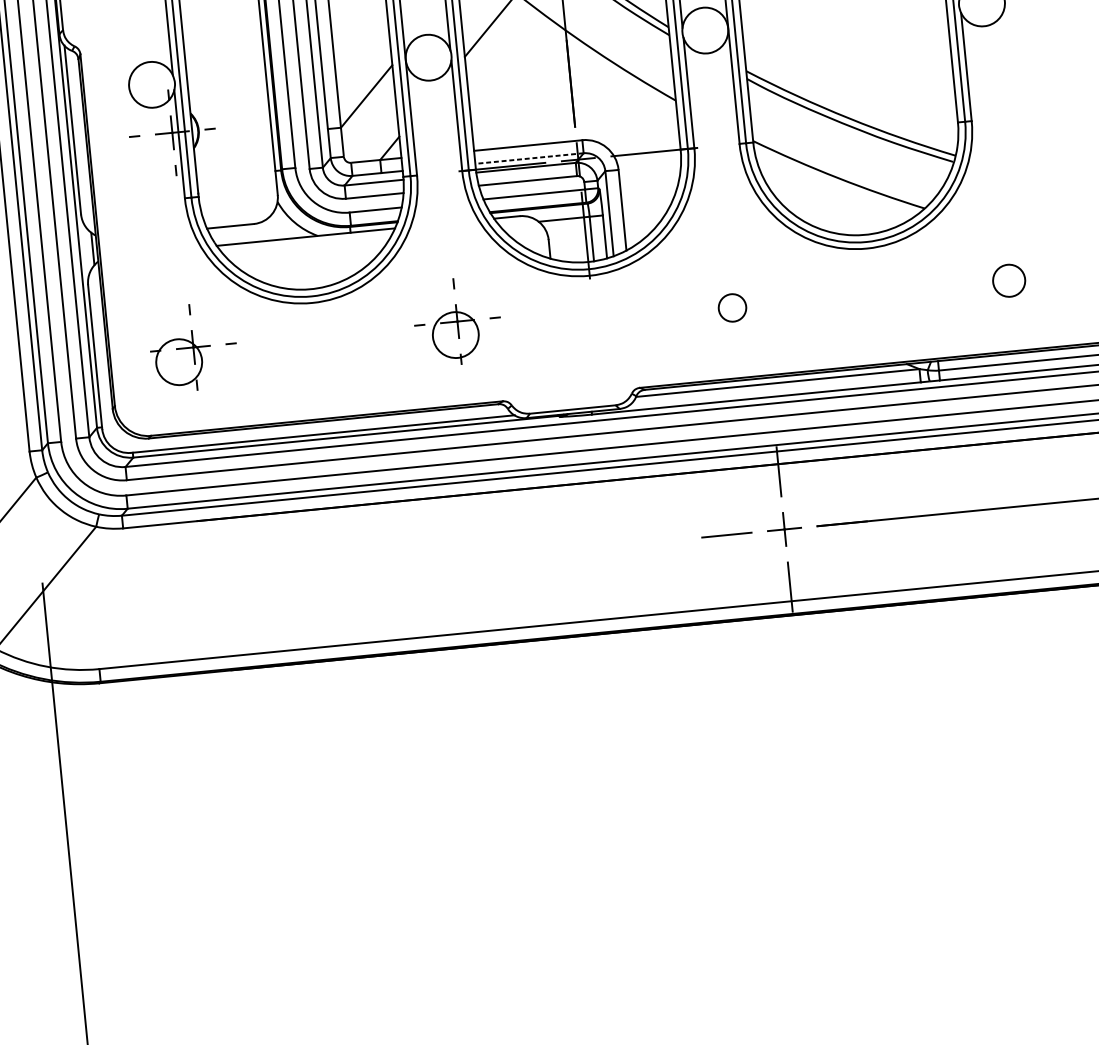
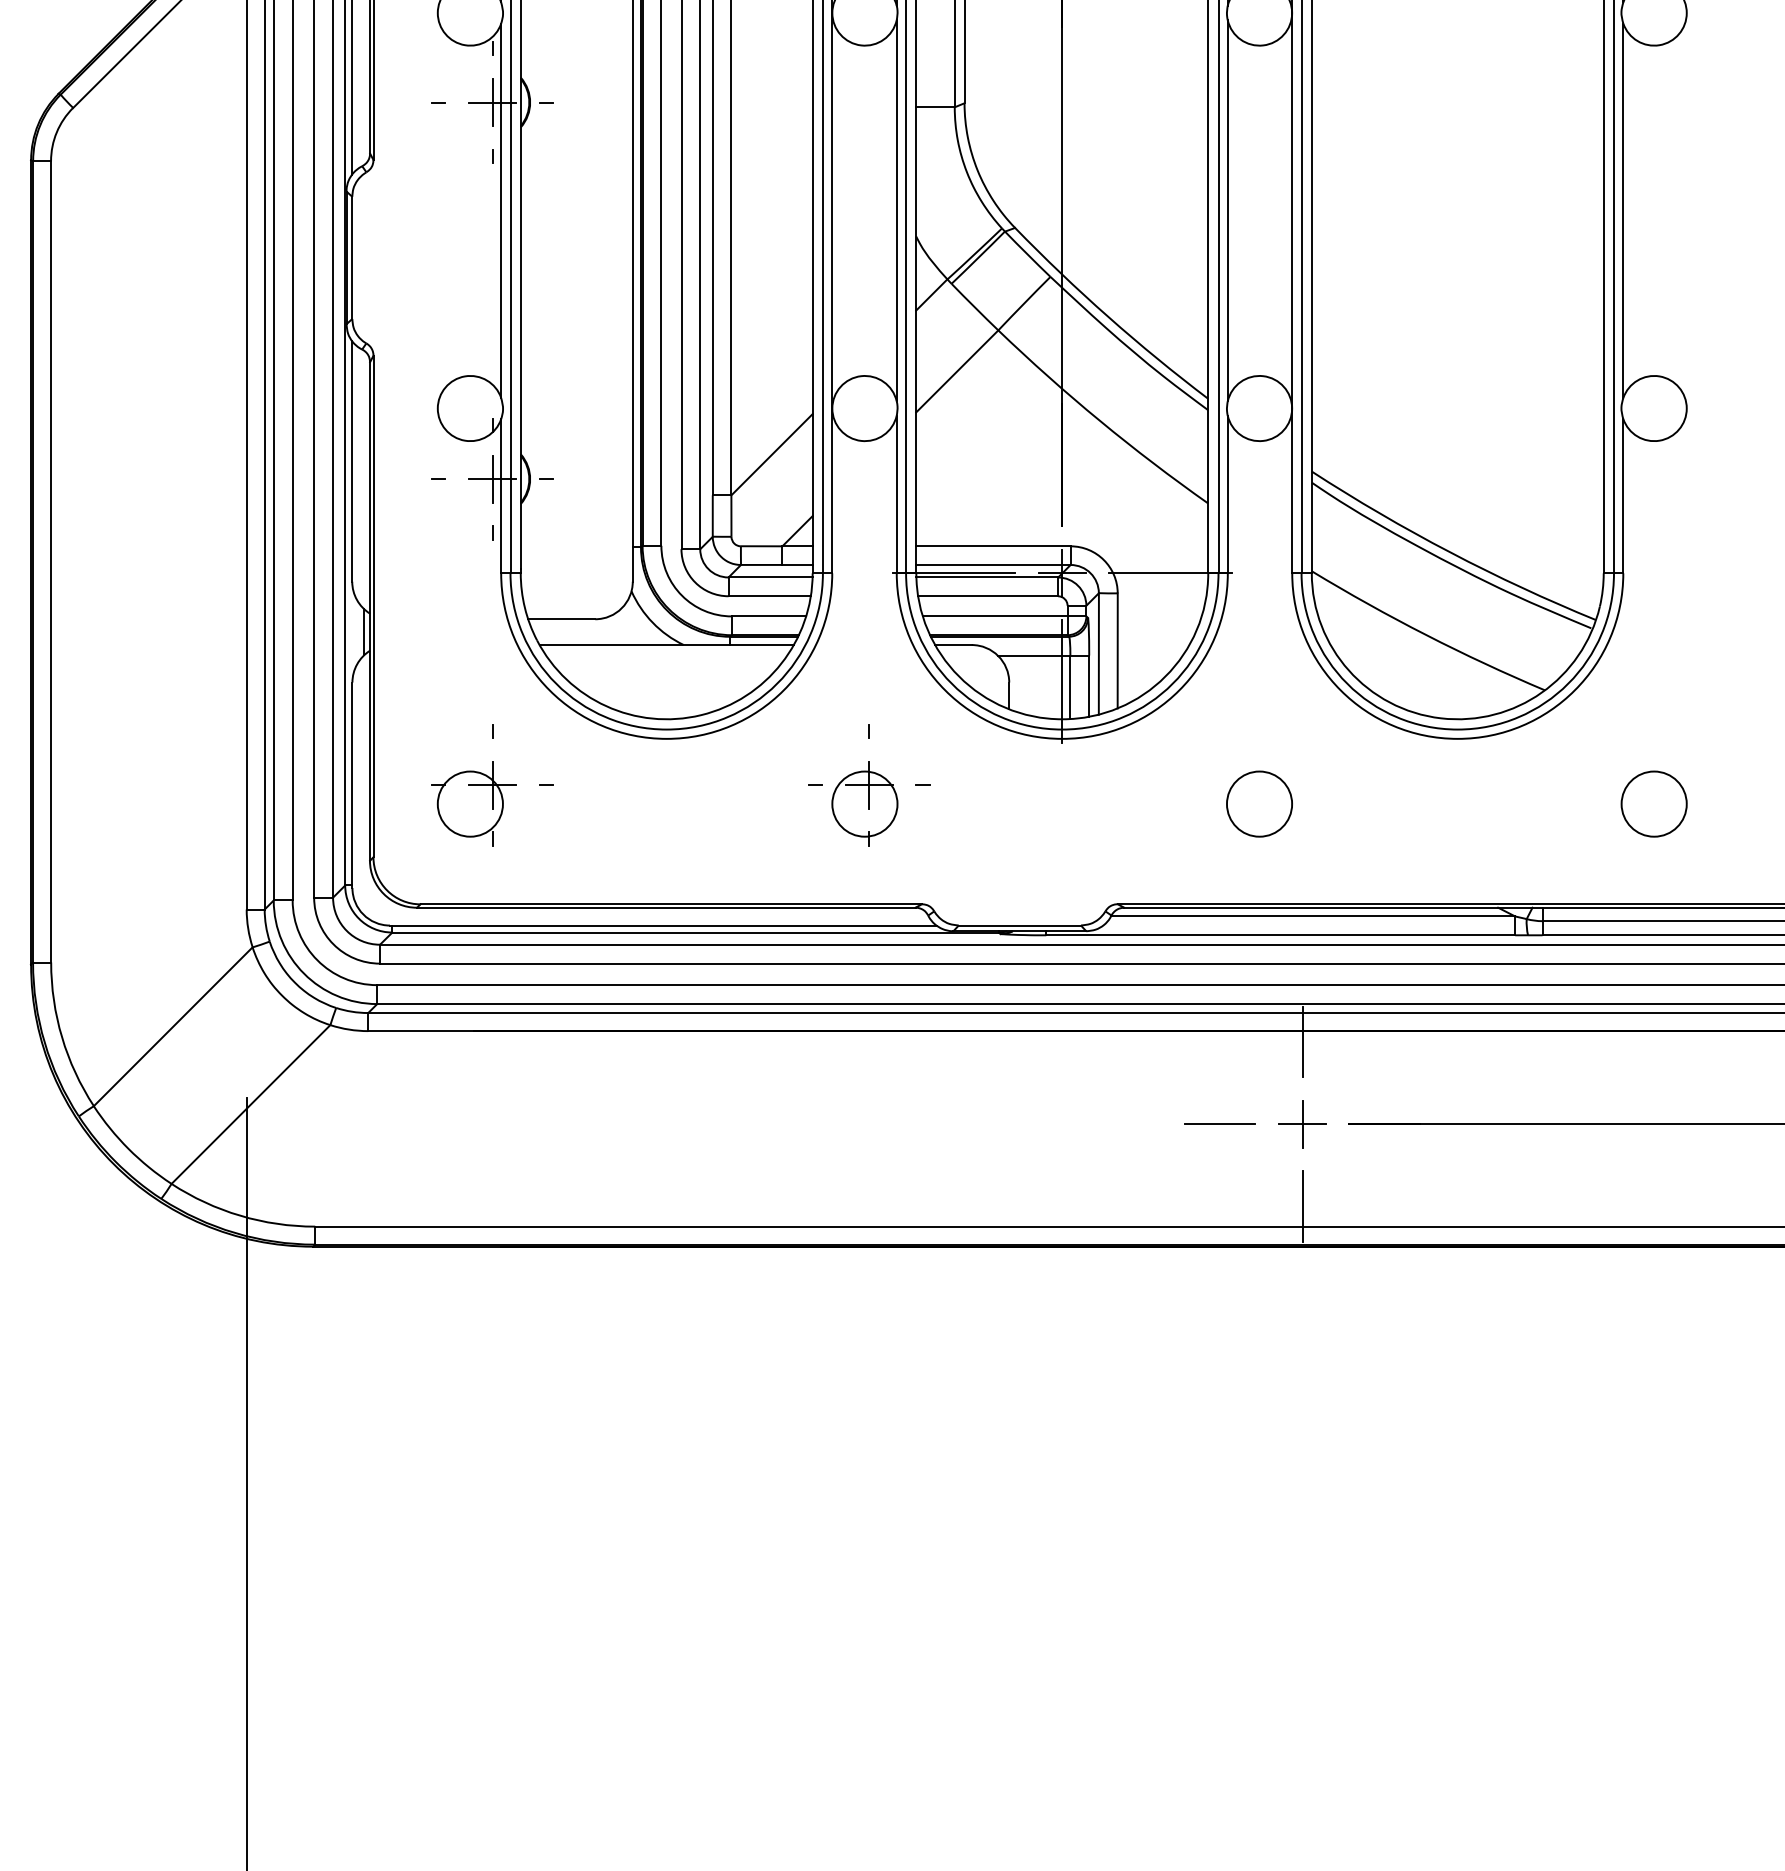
line: (528, 158) -> (992, 564), dashed -> solid
circle: (1008, 280) -> (1653, 803), size x1.43
circle: (732, 307) -> (1259, 803), size x1.67

